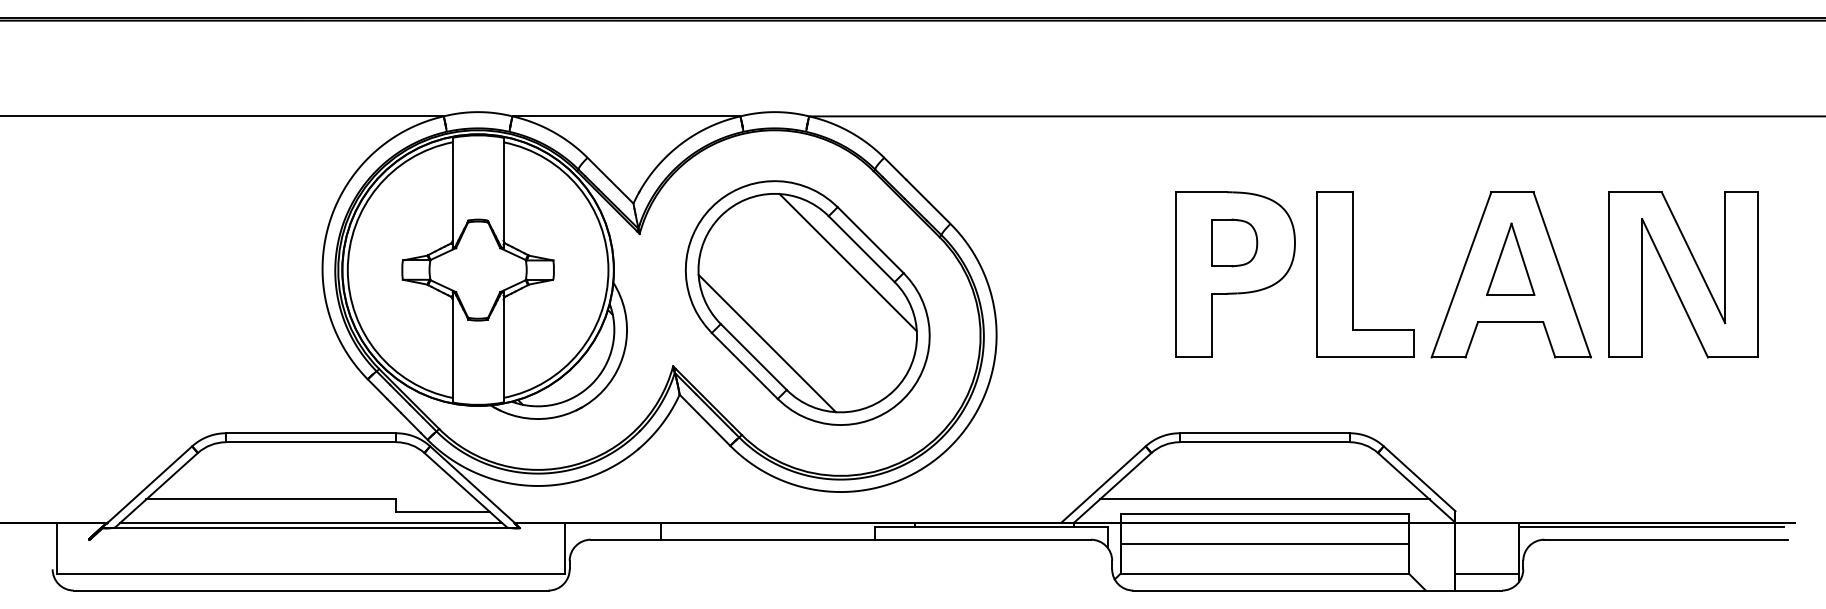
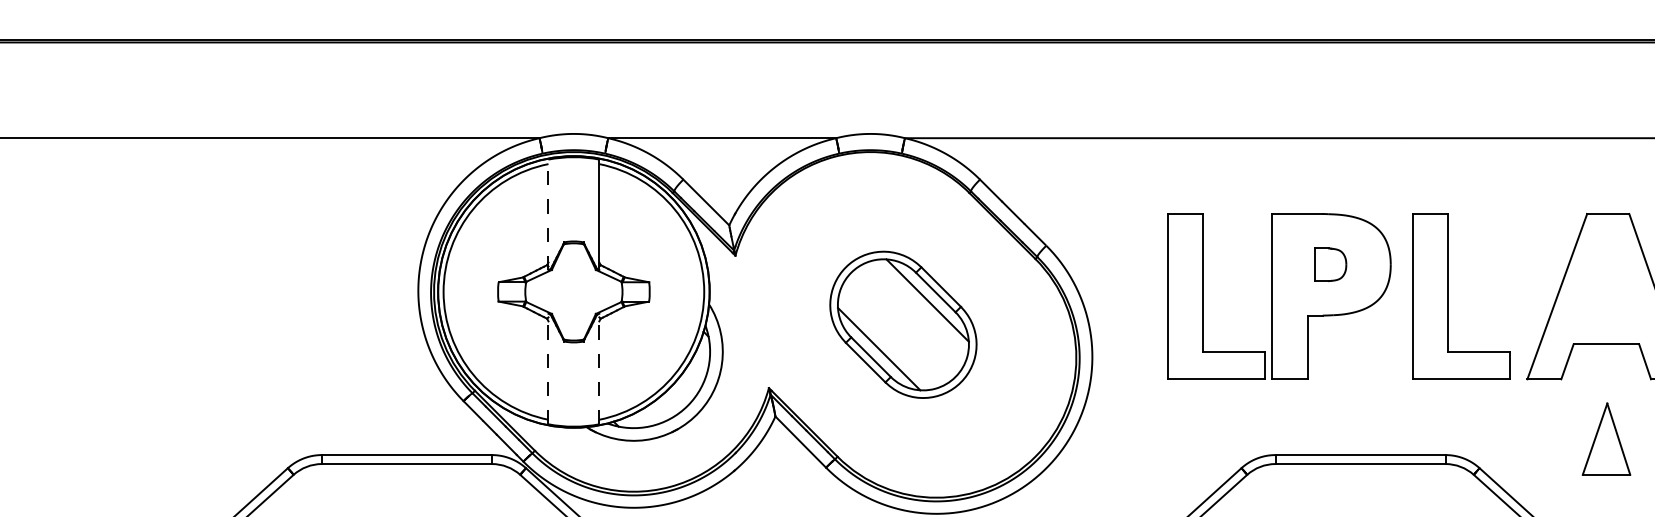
line: (452, 192) -> (548, 214), solid -> dashed
part: (1234, 242) -> (1330, 264), size x0.7
part: (1510, 258) -> (1606, 438), moved
part: (1108, 274) -> (1204, 296), added
part: (807, 302) -> (903, 324), size x0.6
line: (452, 346) -> (548, 368), solid -> dashed
line: (503, 346) -> (599, 368), solid -> dashed

